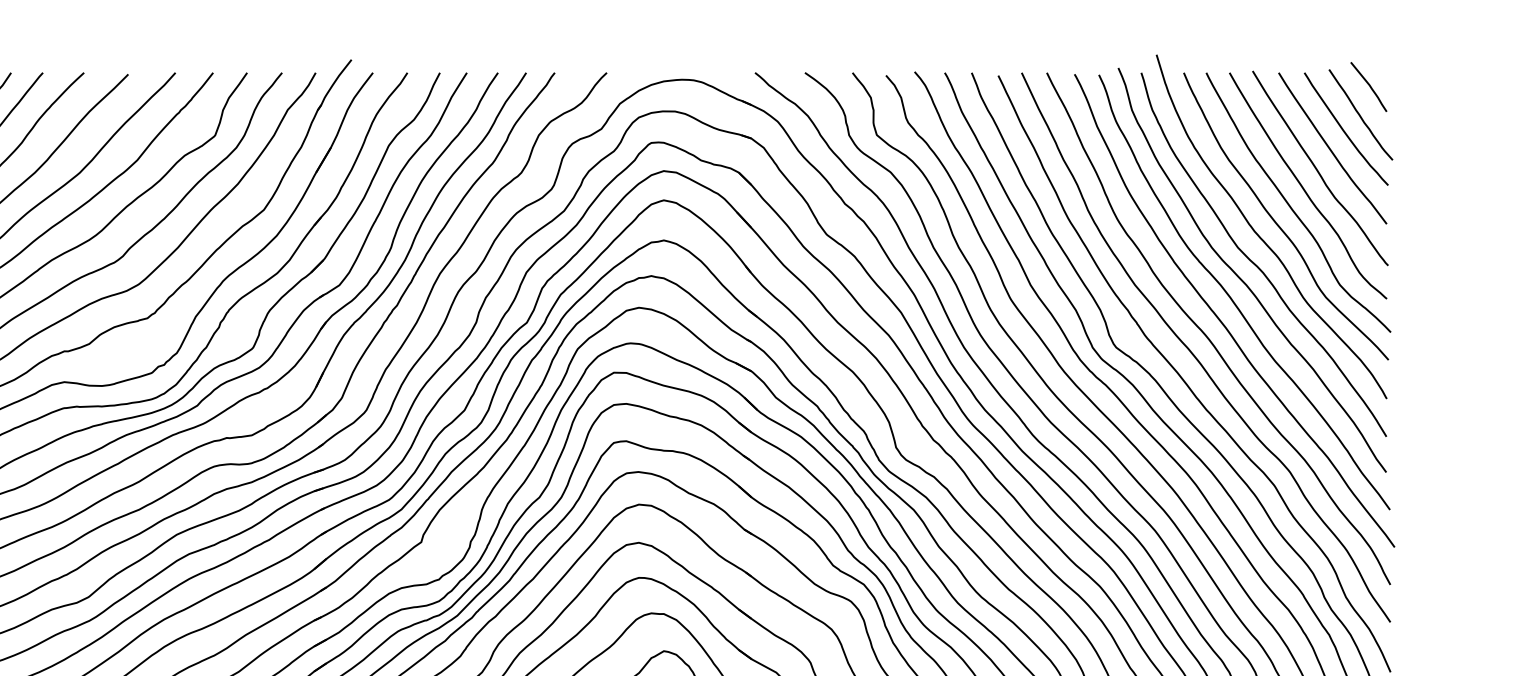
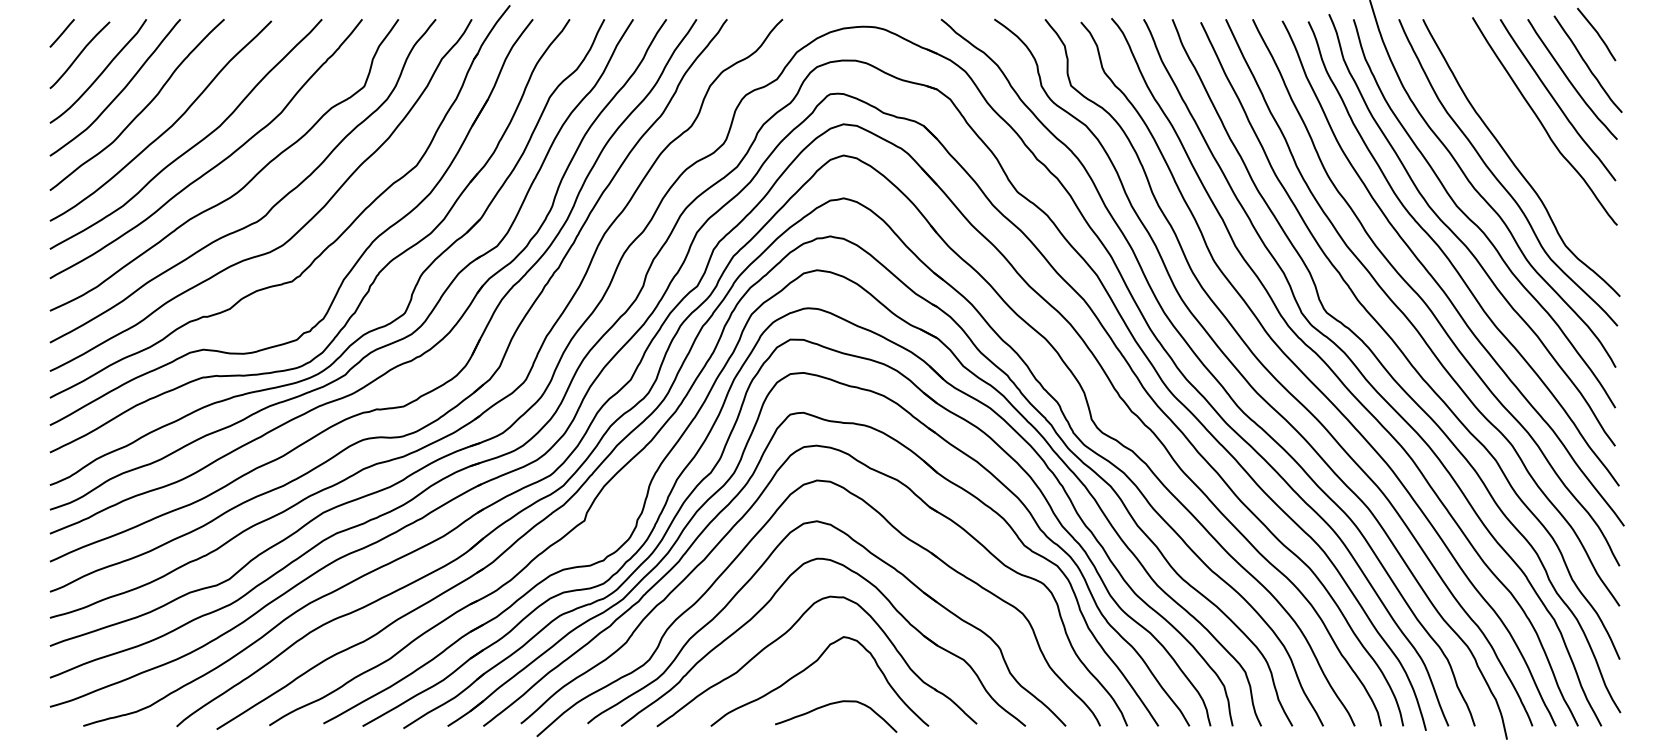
curve: (1304, 188) -> (1527, 142), removed

